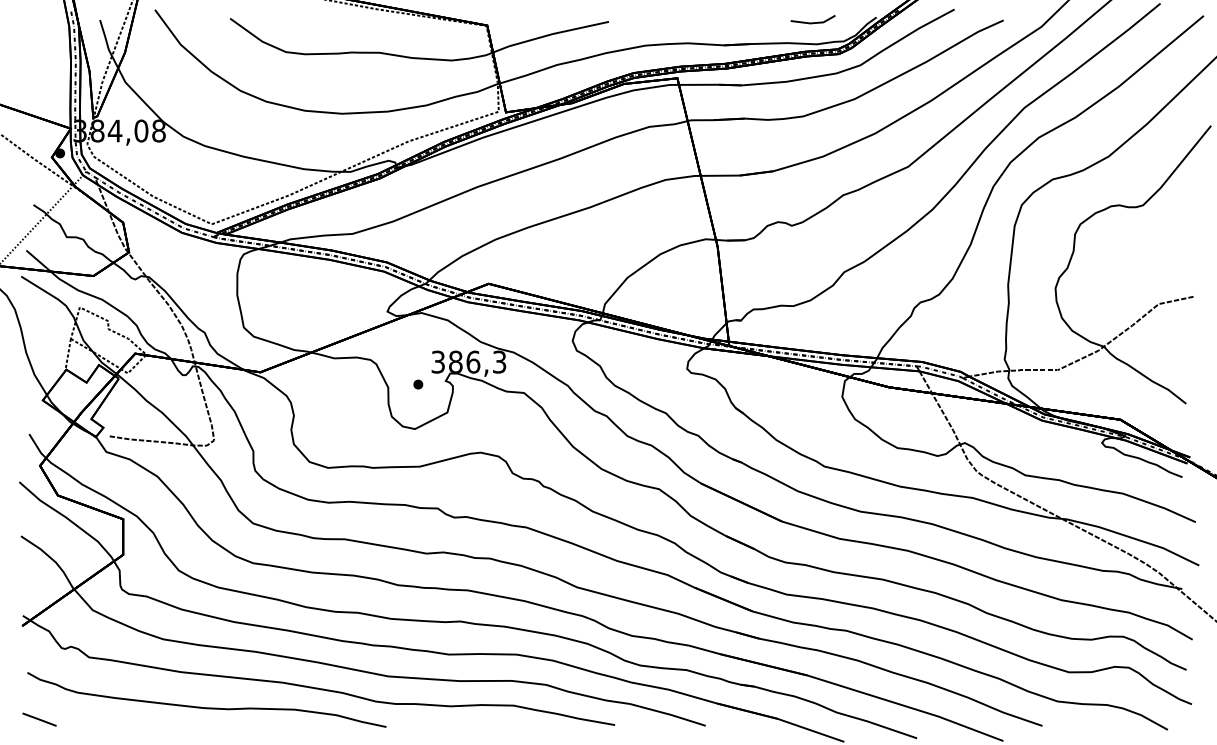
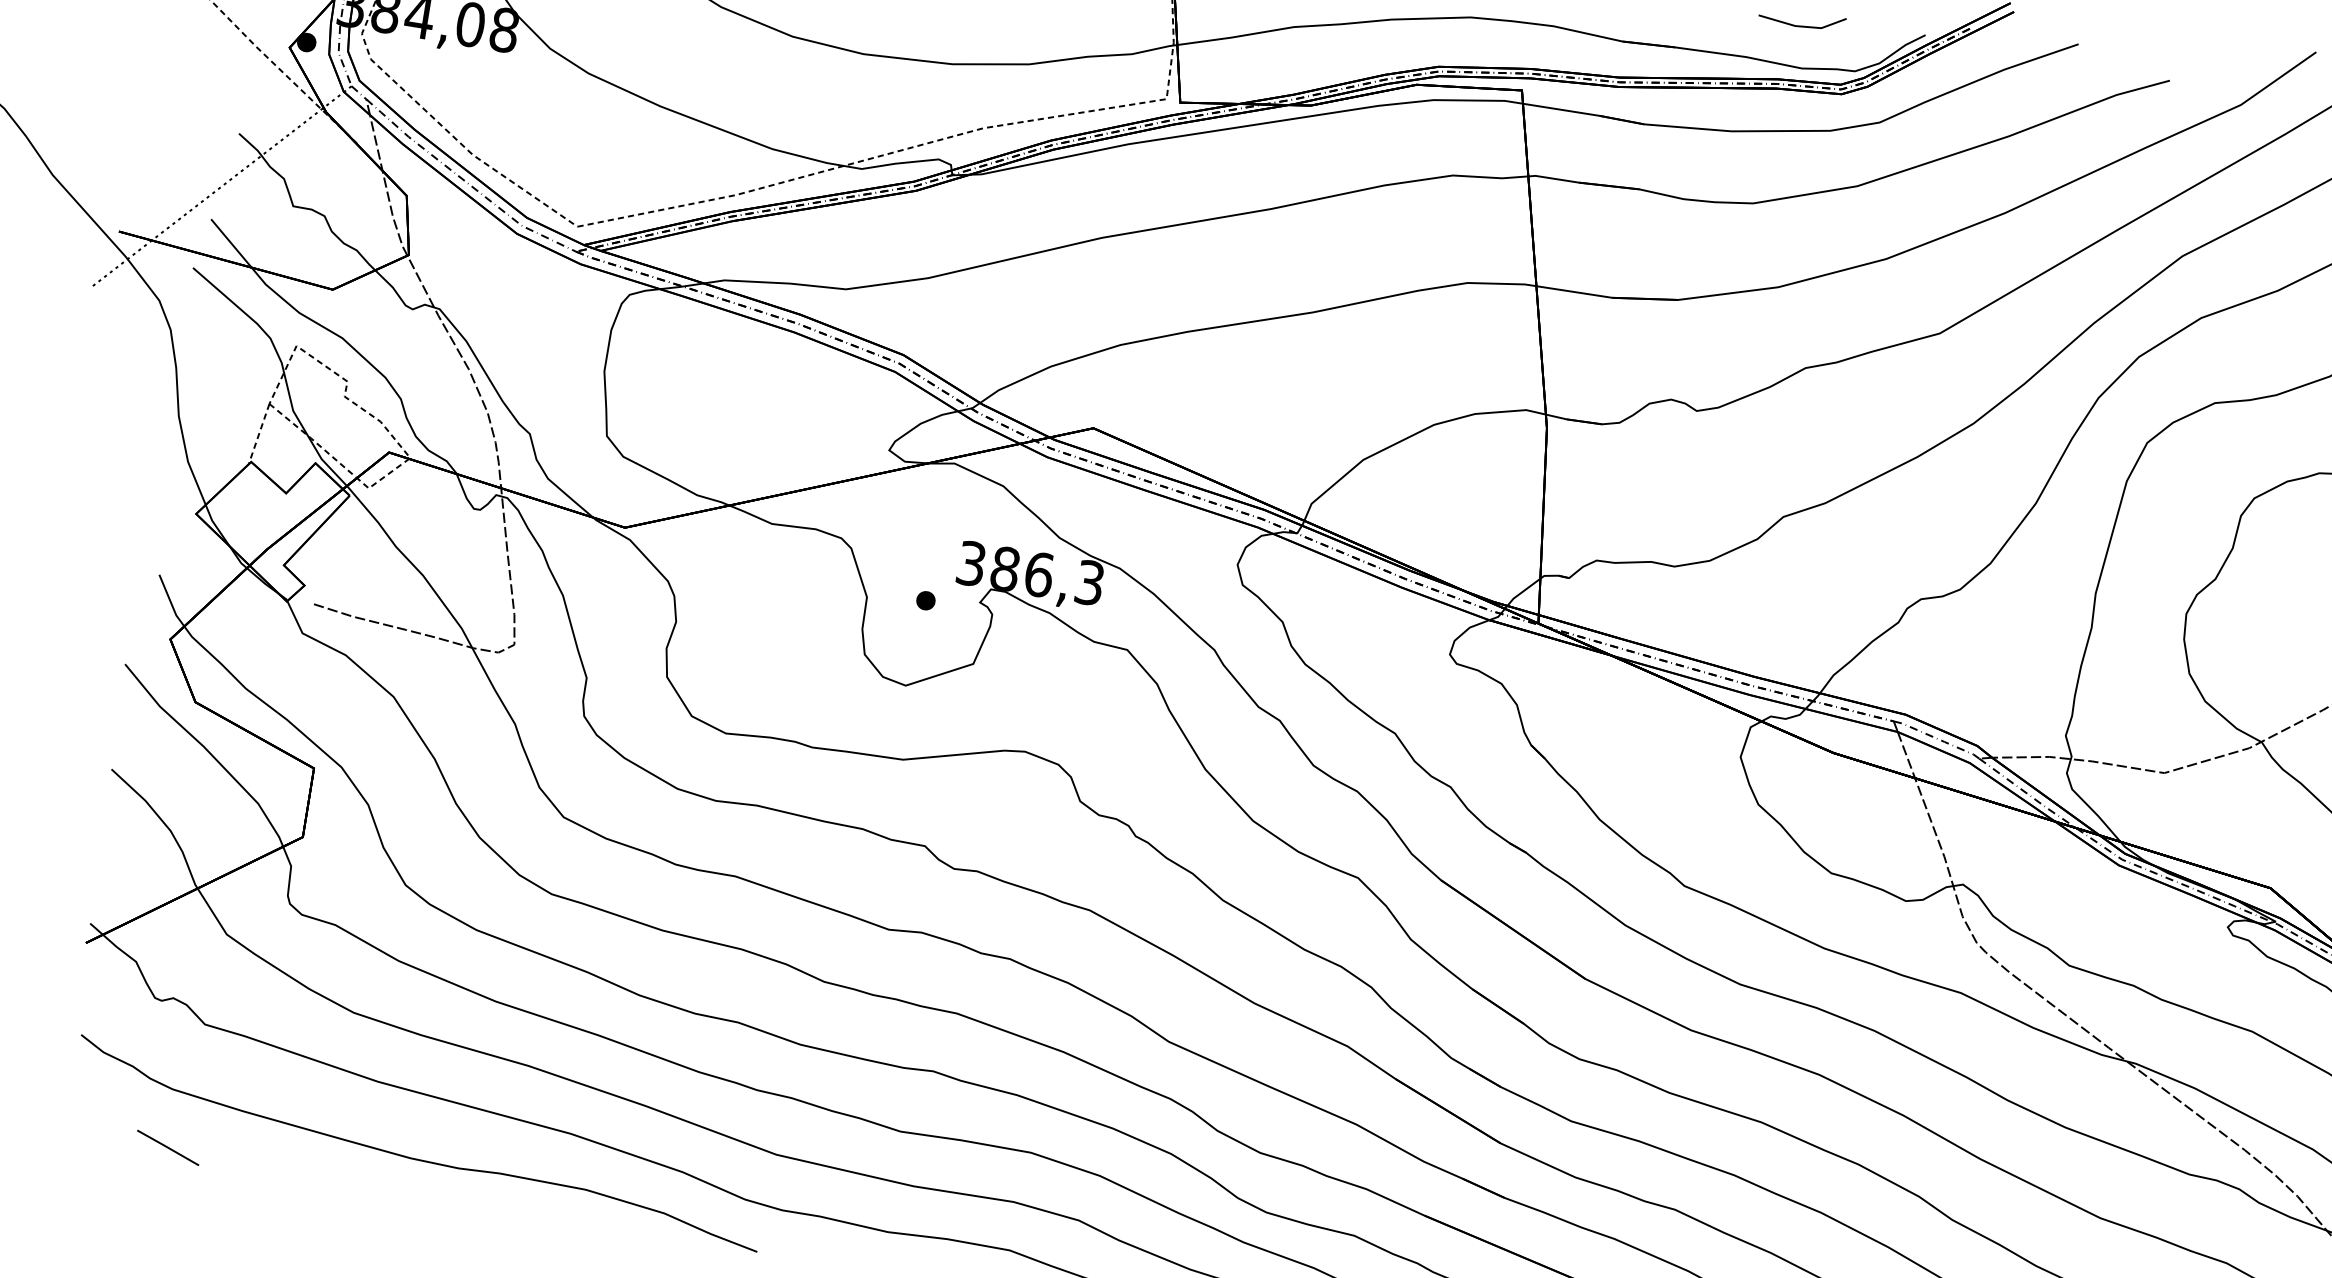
line: (39, 719) -> (168, 1147), moved

